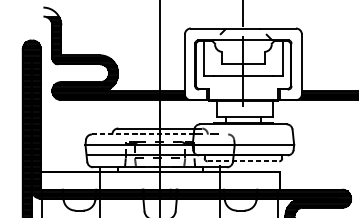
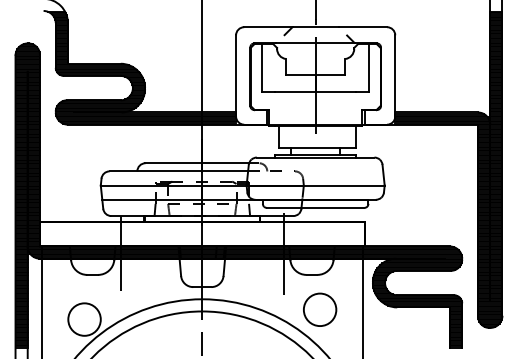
line: (143, 134) -> (179, 171), dashed -> solid
line: (243, 161) -> (315, 207), dashed -> solid

